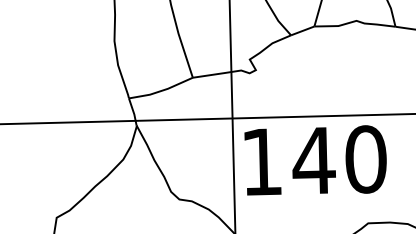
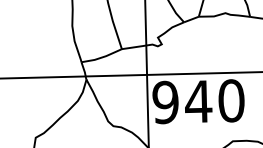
text: (261, 162) -> (165, 102), 140 -> 940

